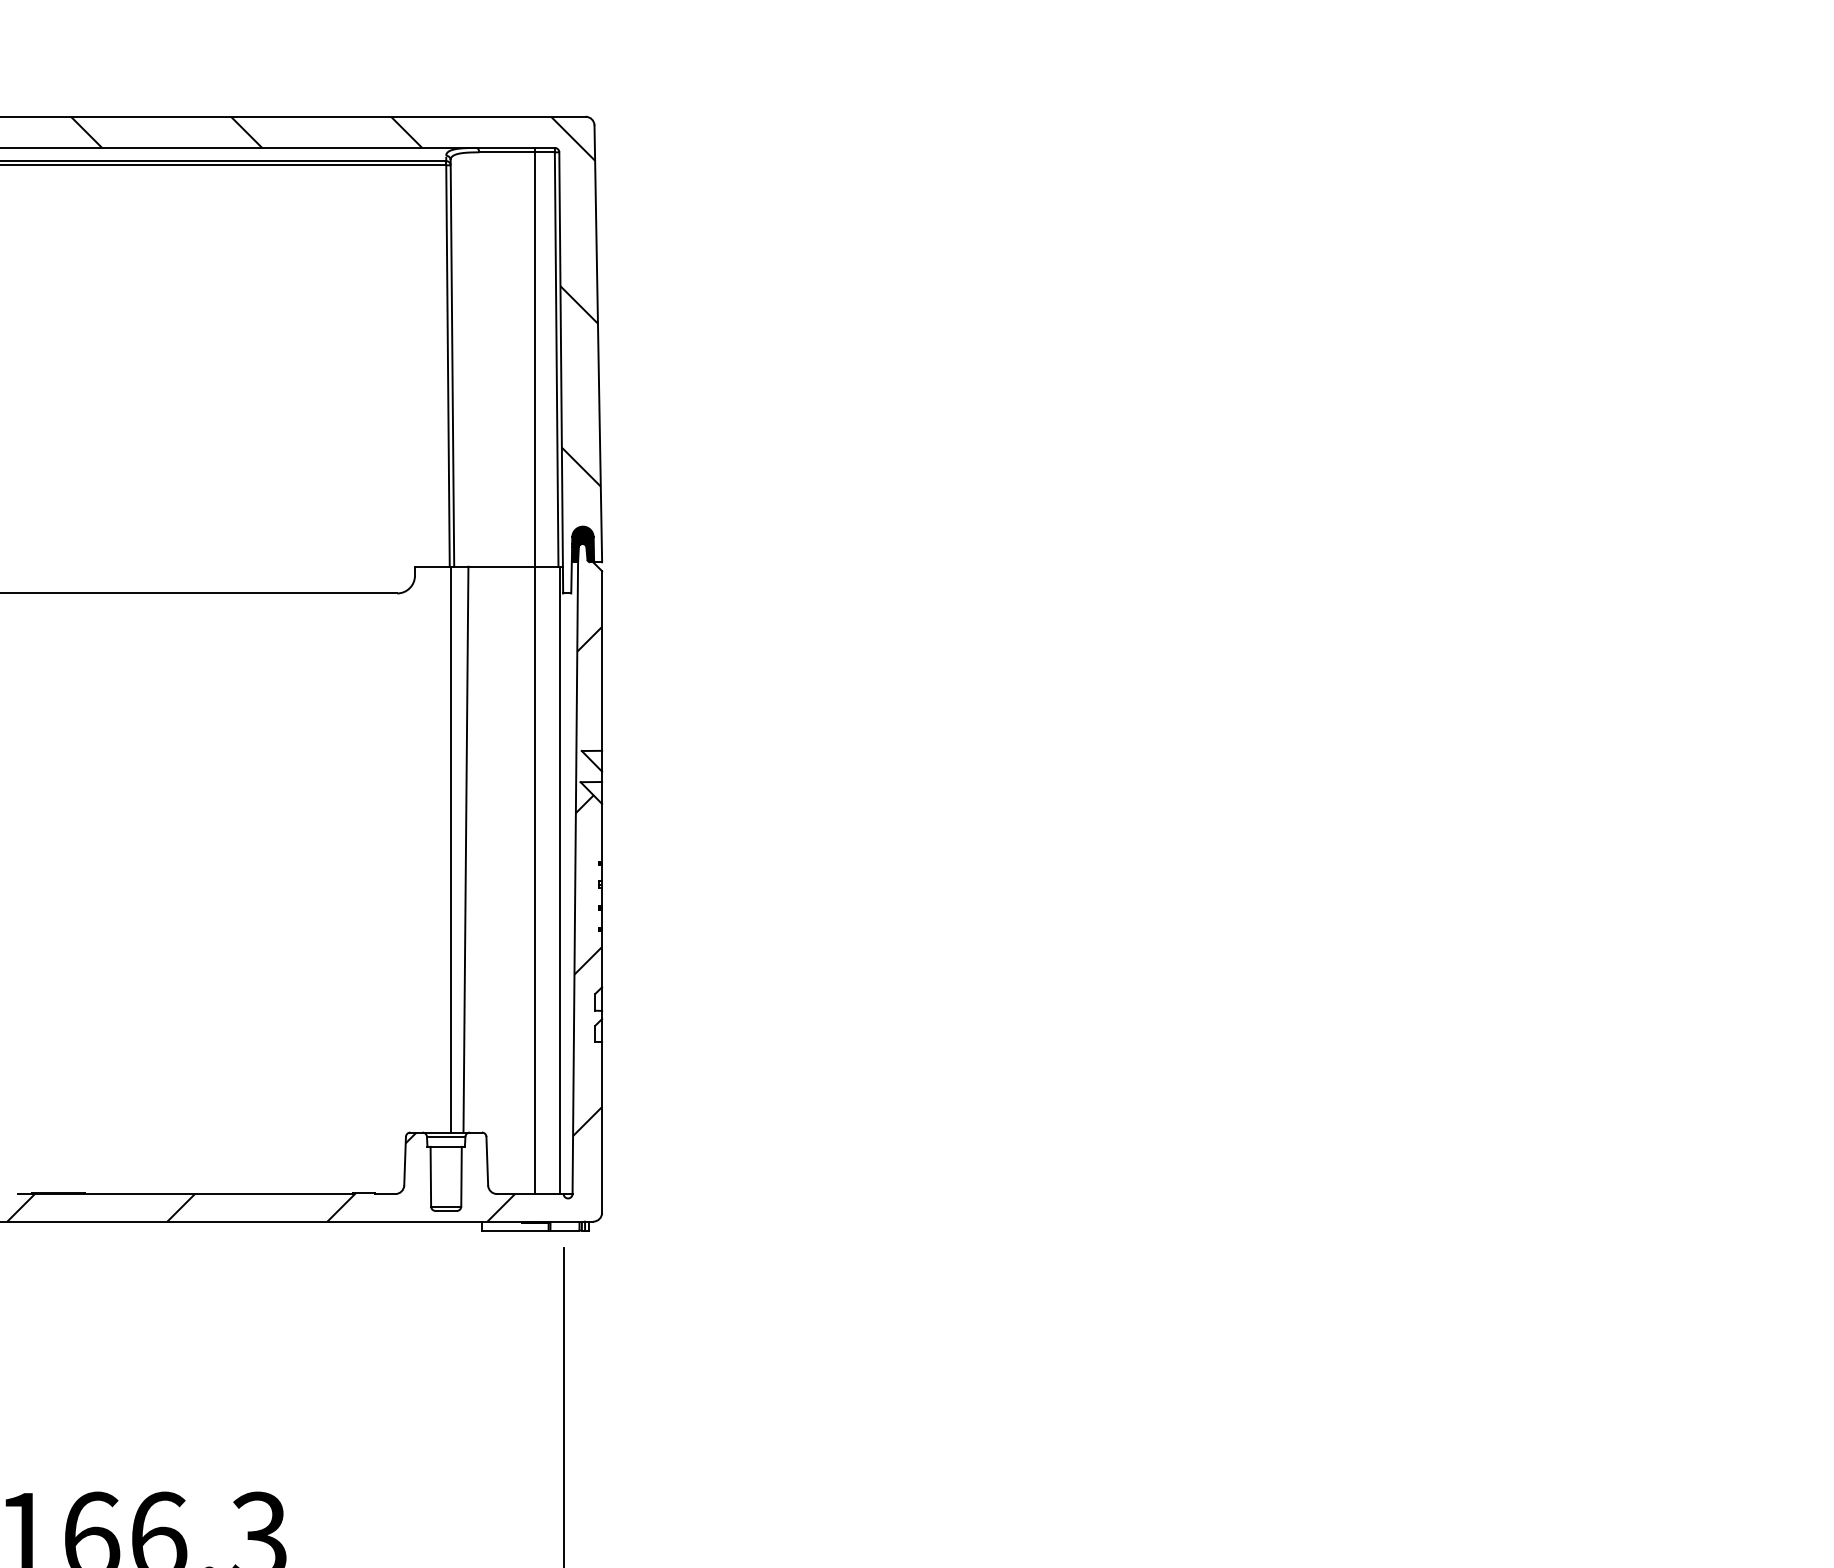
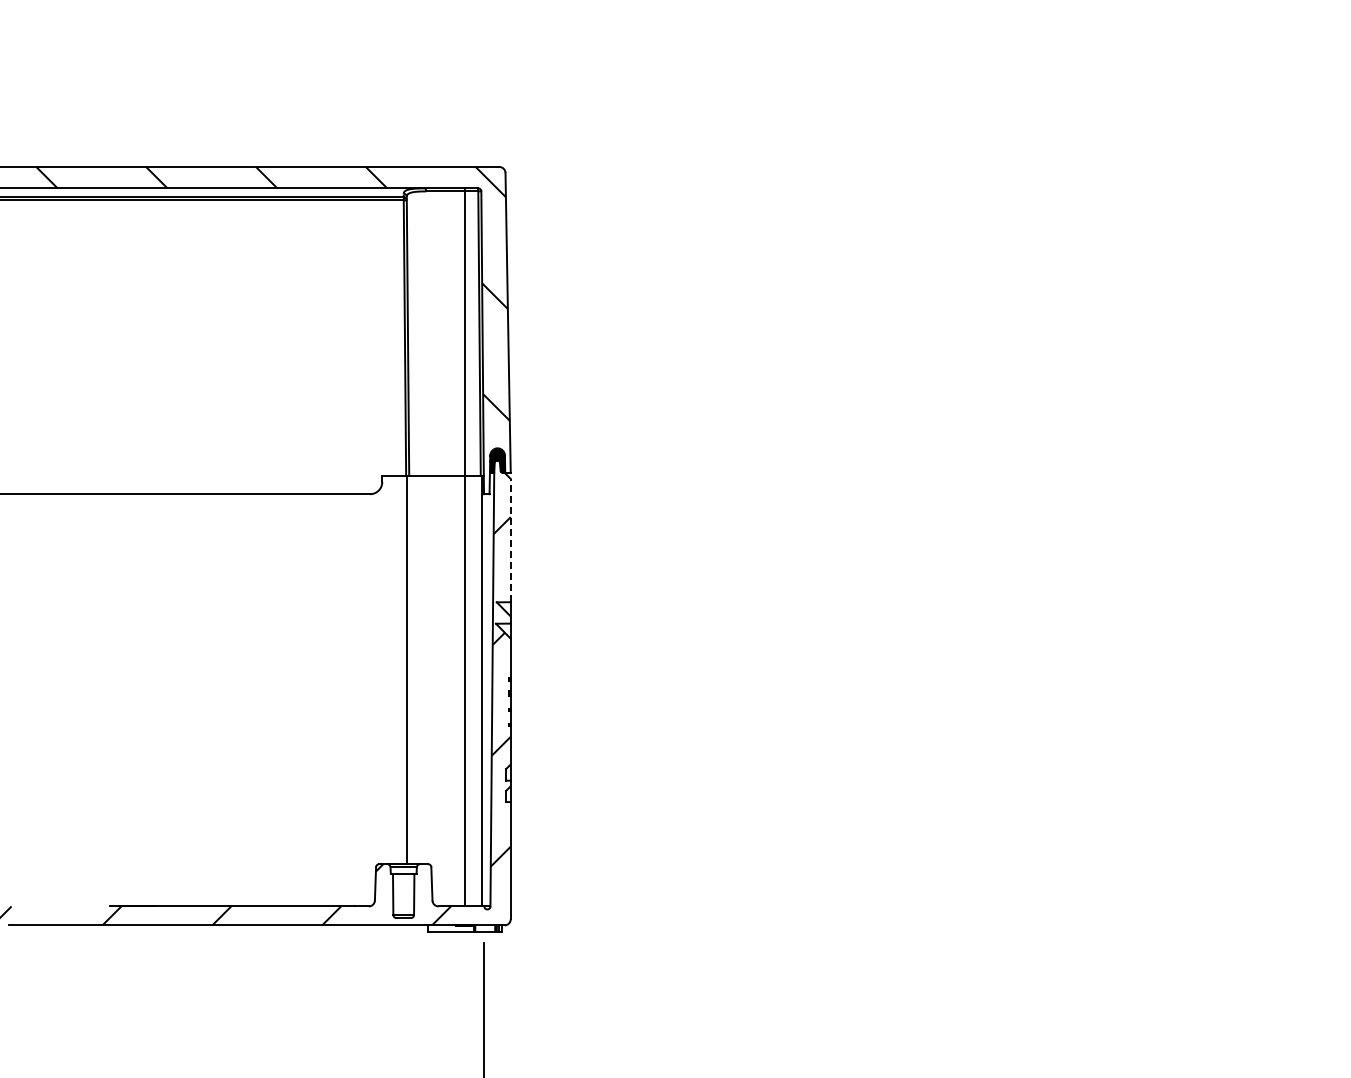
line: (601, 660) -> (510, 540), solid -> dashed
line: (464, 848) -> (416, 669), removed

